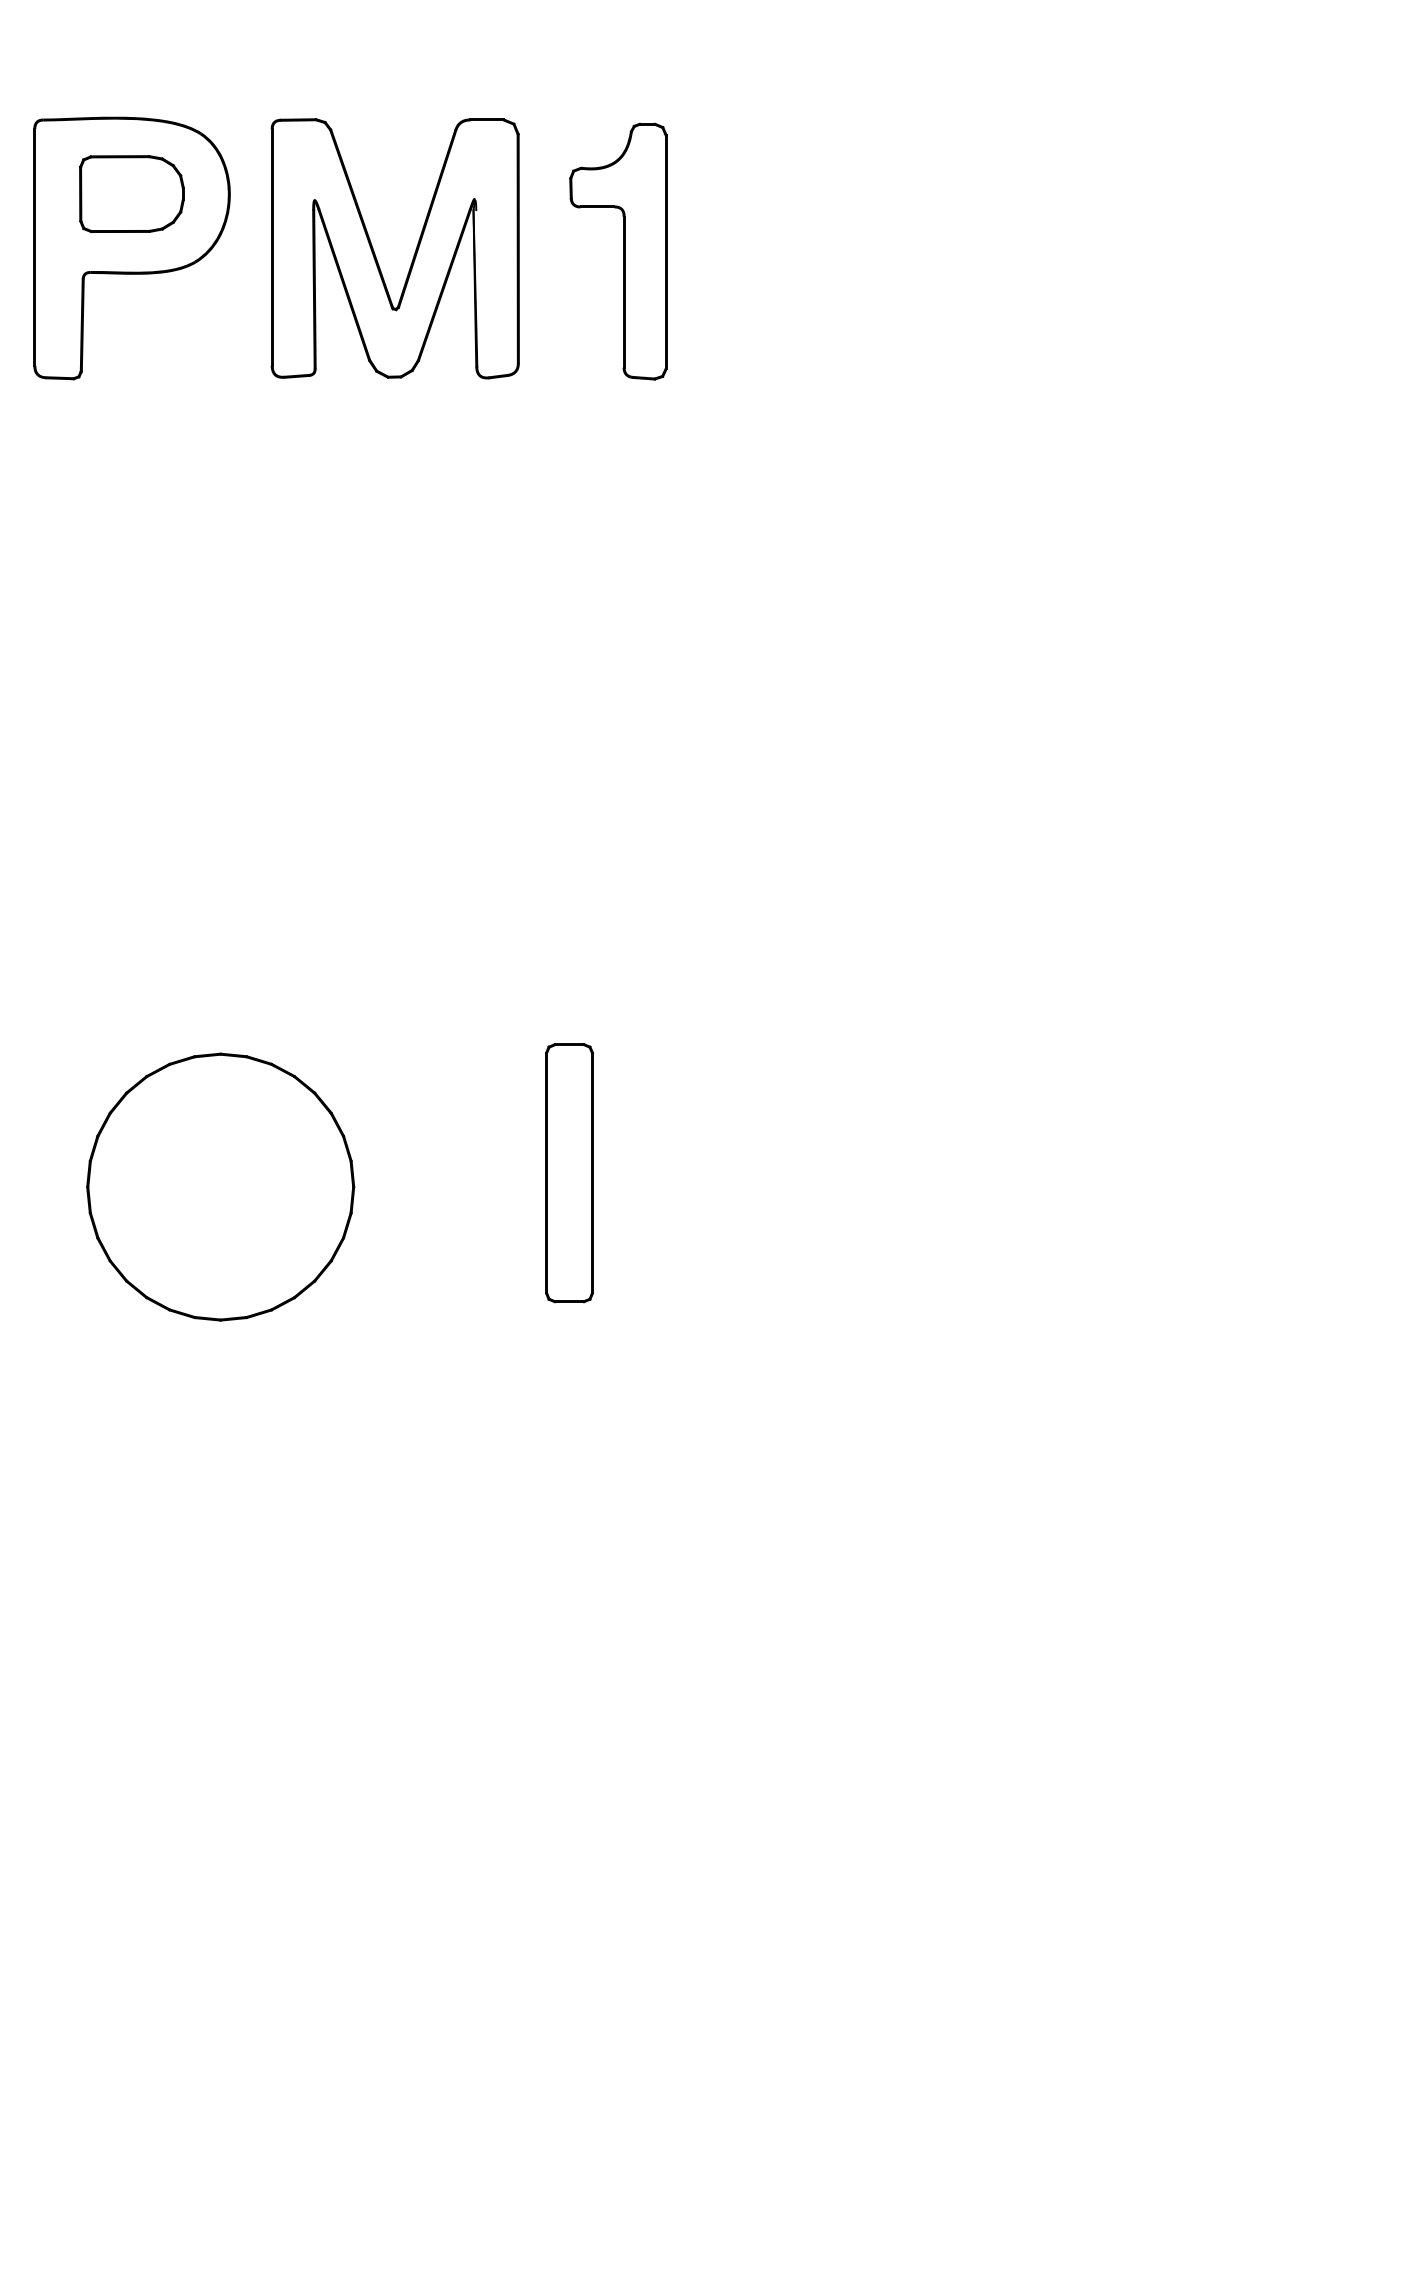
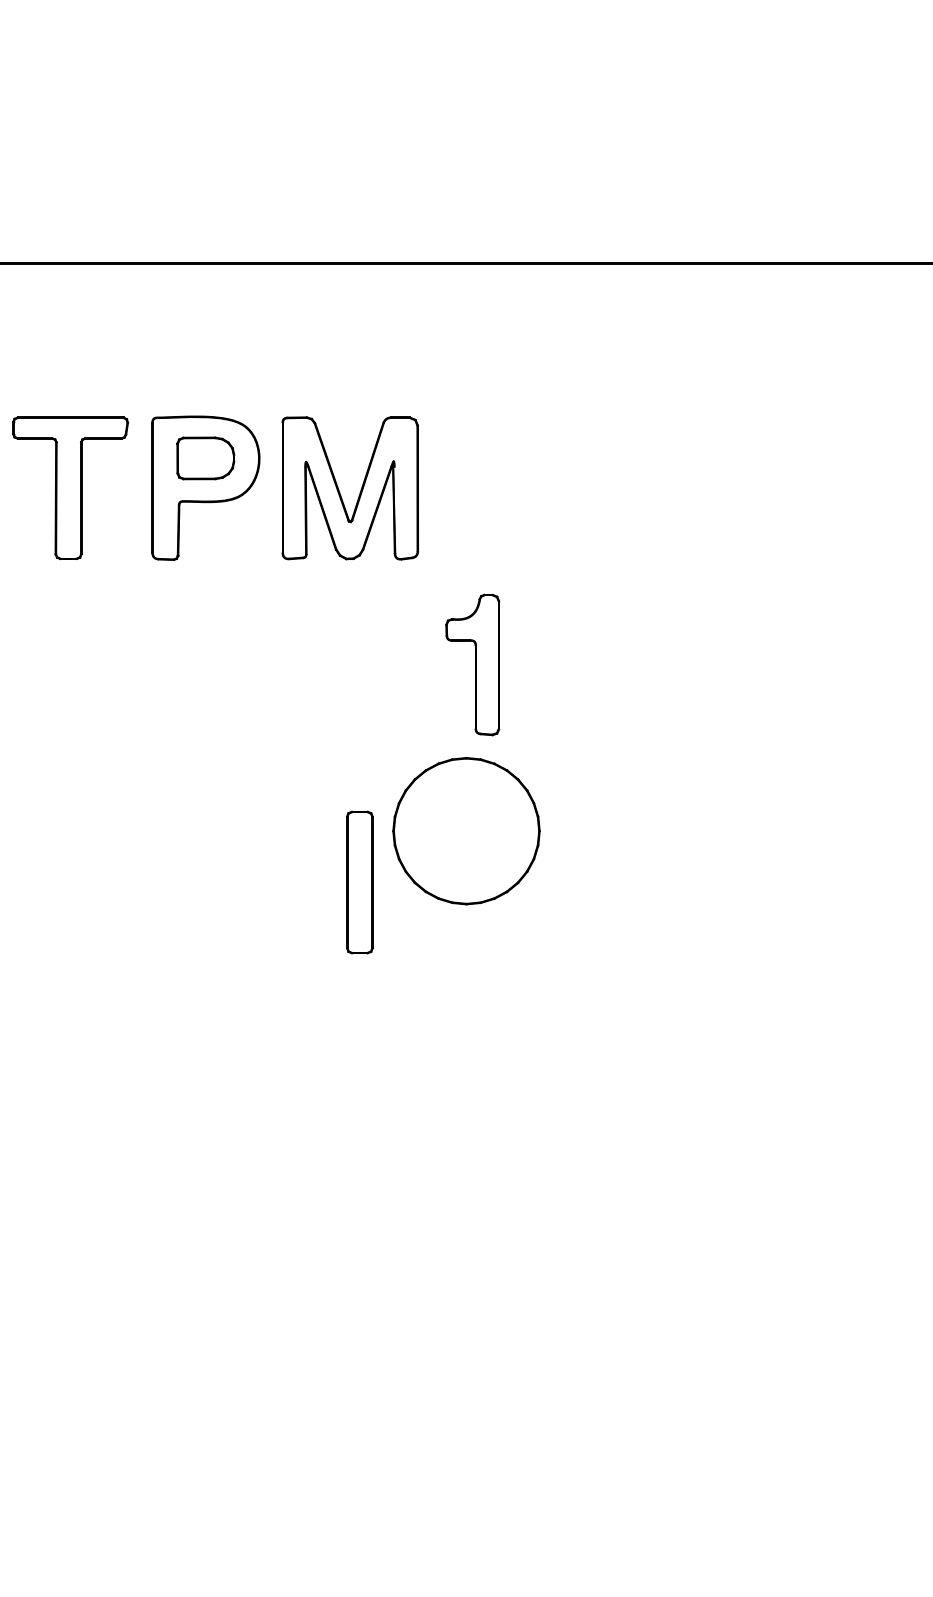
part: (618, 250) -> (472, 664), moved
part: (568, 1173) -> (359, 882), moved
part: (220, 1187) -> (466, 831), moved

